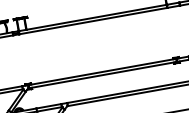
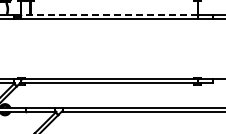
line: (92, 17) -> (109, 14), solid -> dashed

